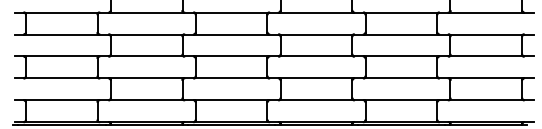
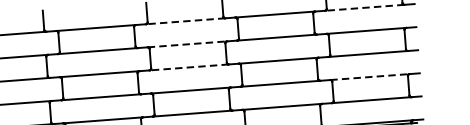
line: (316, 12) -> (185, 21), solid -> dashed
line: (486, 12) -> (364, 7), solid -> dashed
line: (316, 34) -> (187, 44), solid -> dashed
line: (316, 56) -> (189, 67), solid -> dashed
line: (486, 78) -> (370, 77), solid -> dashed

